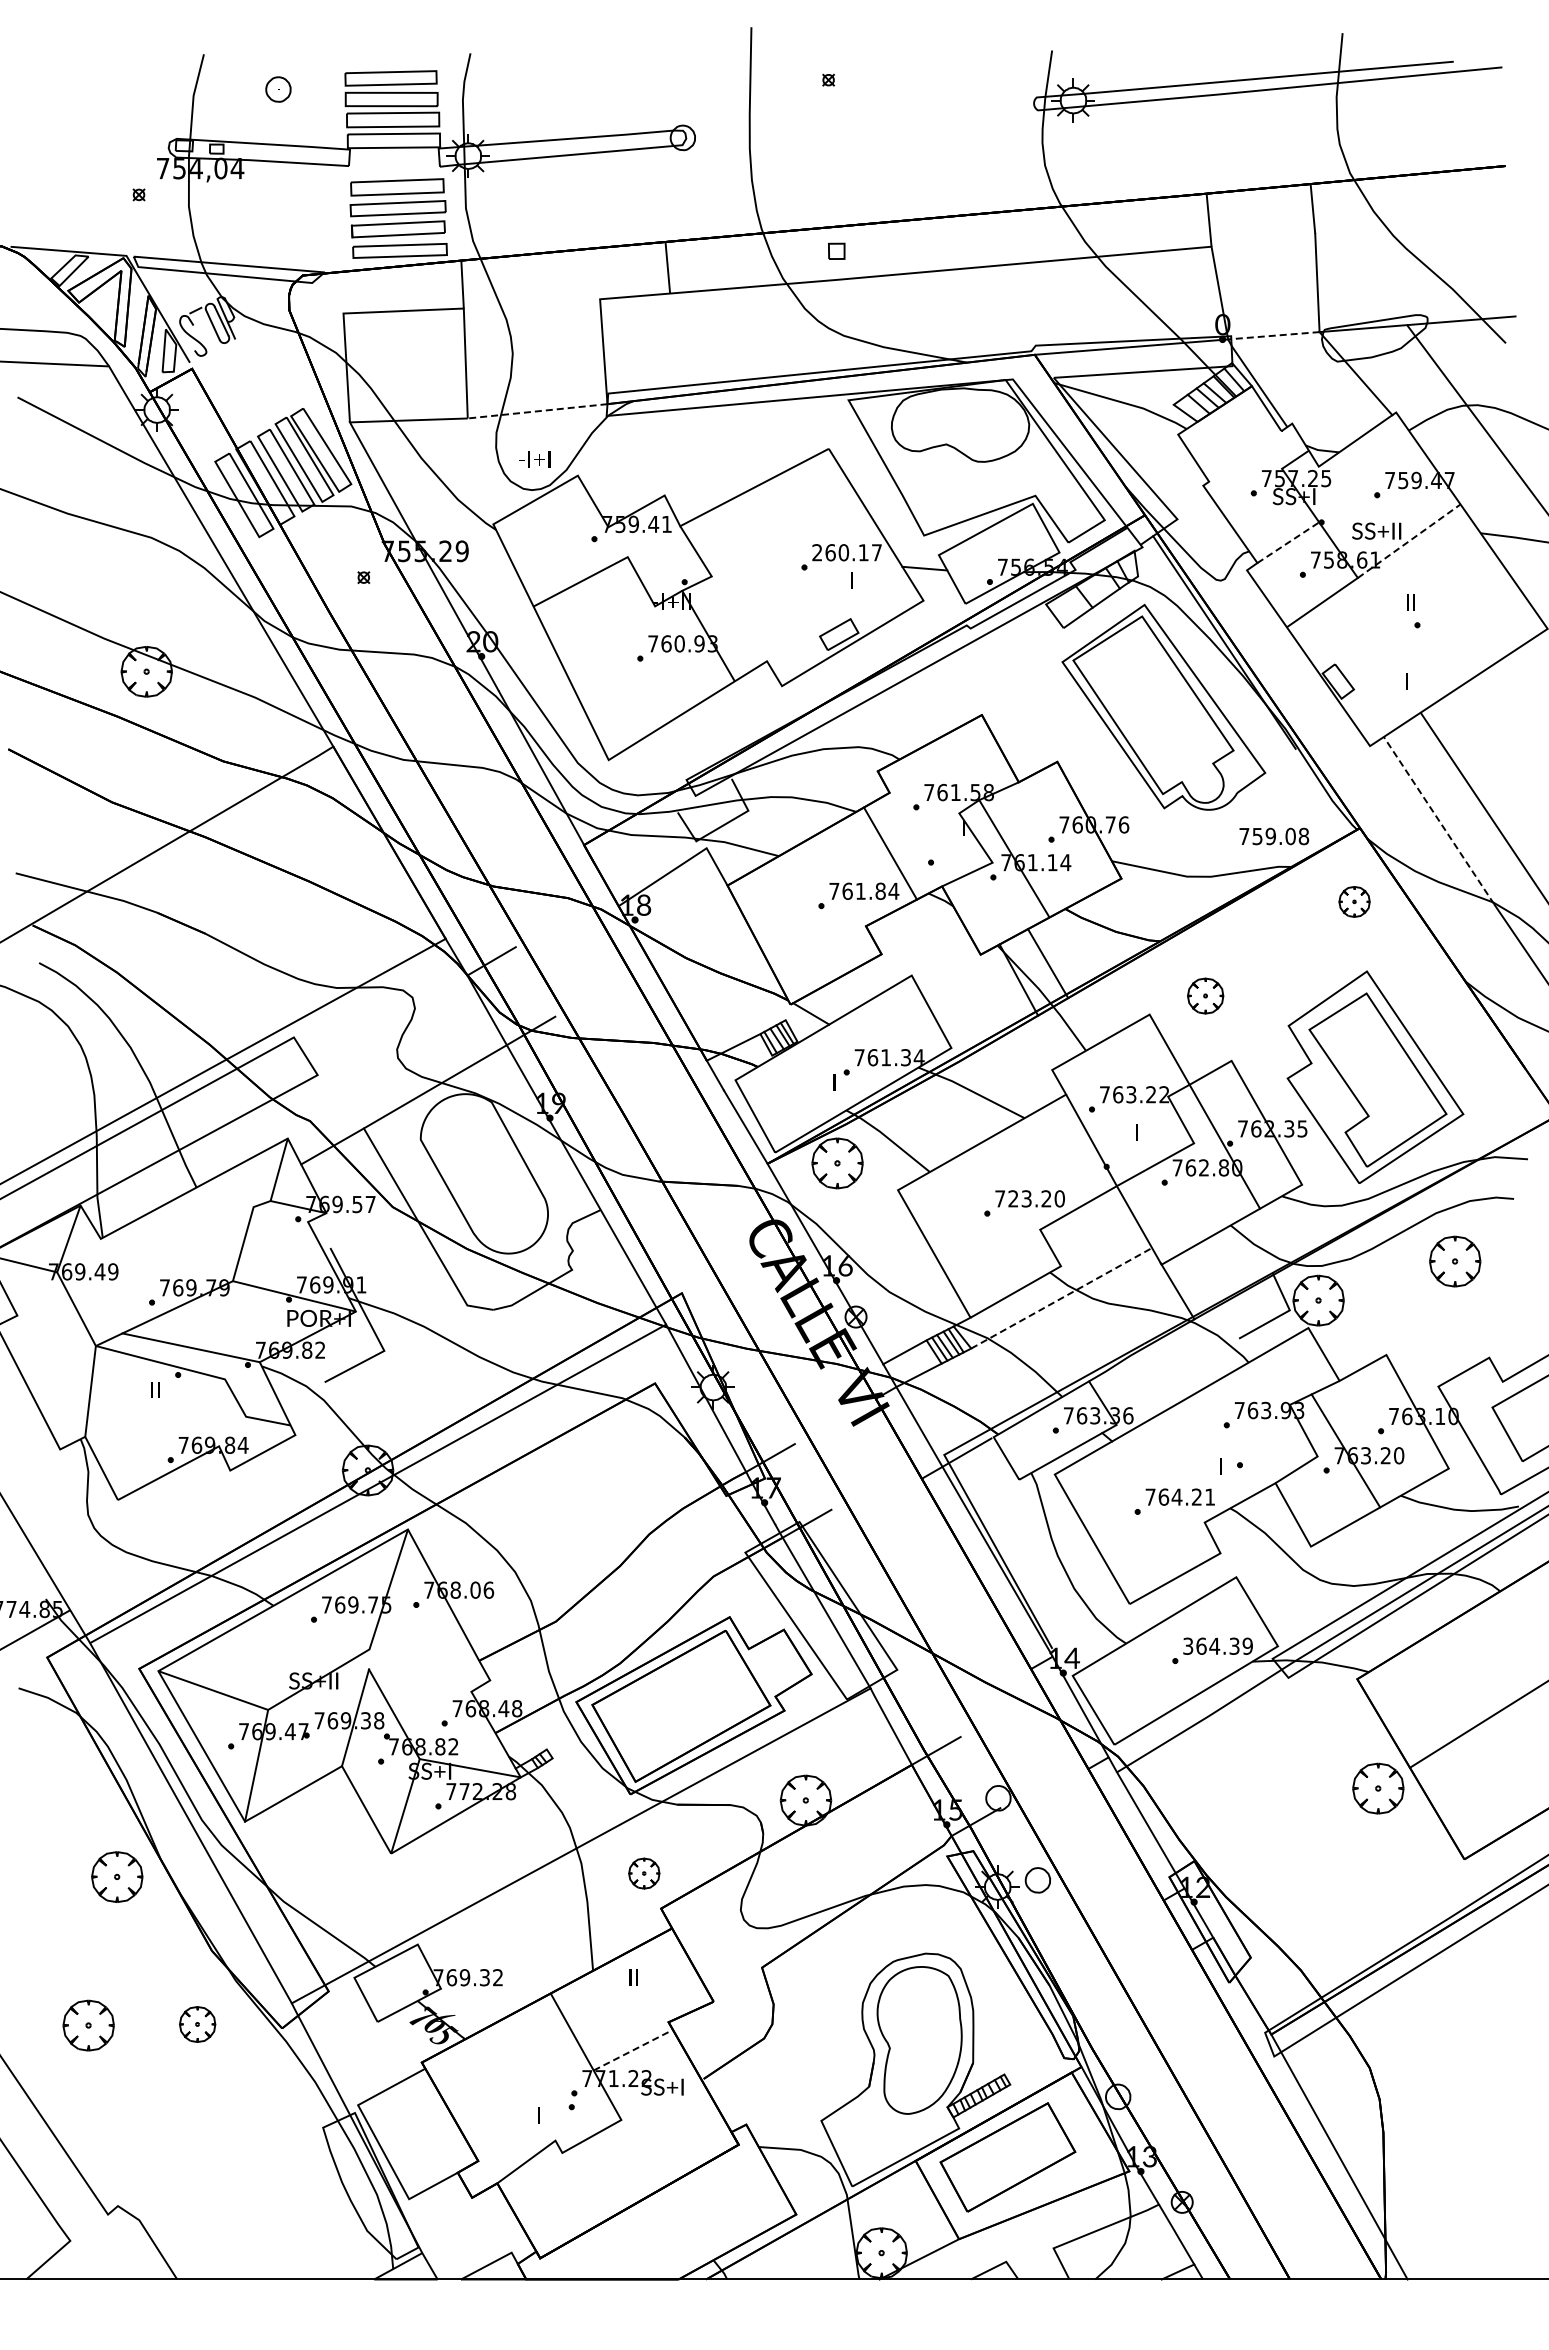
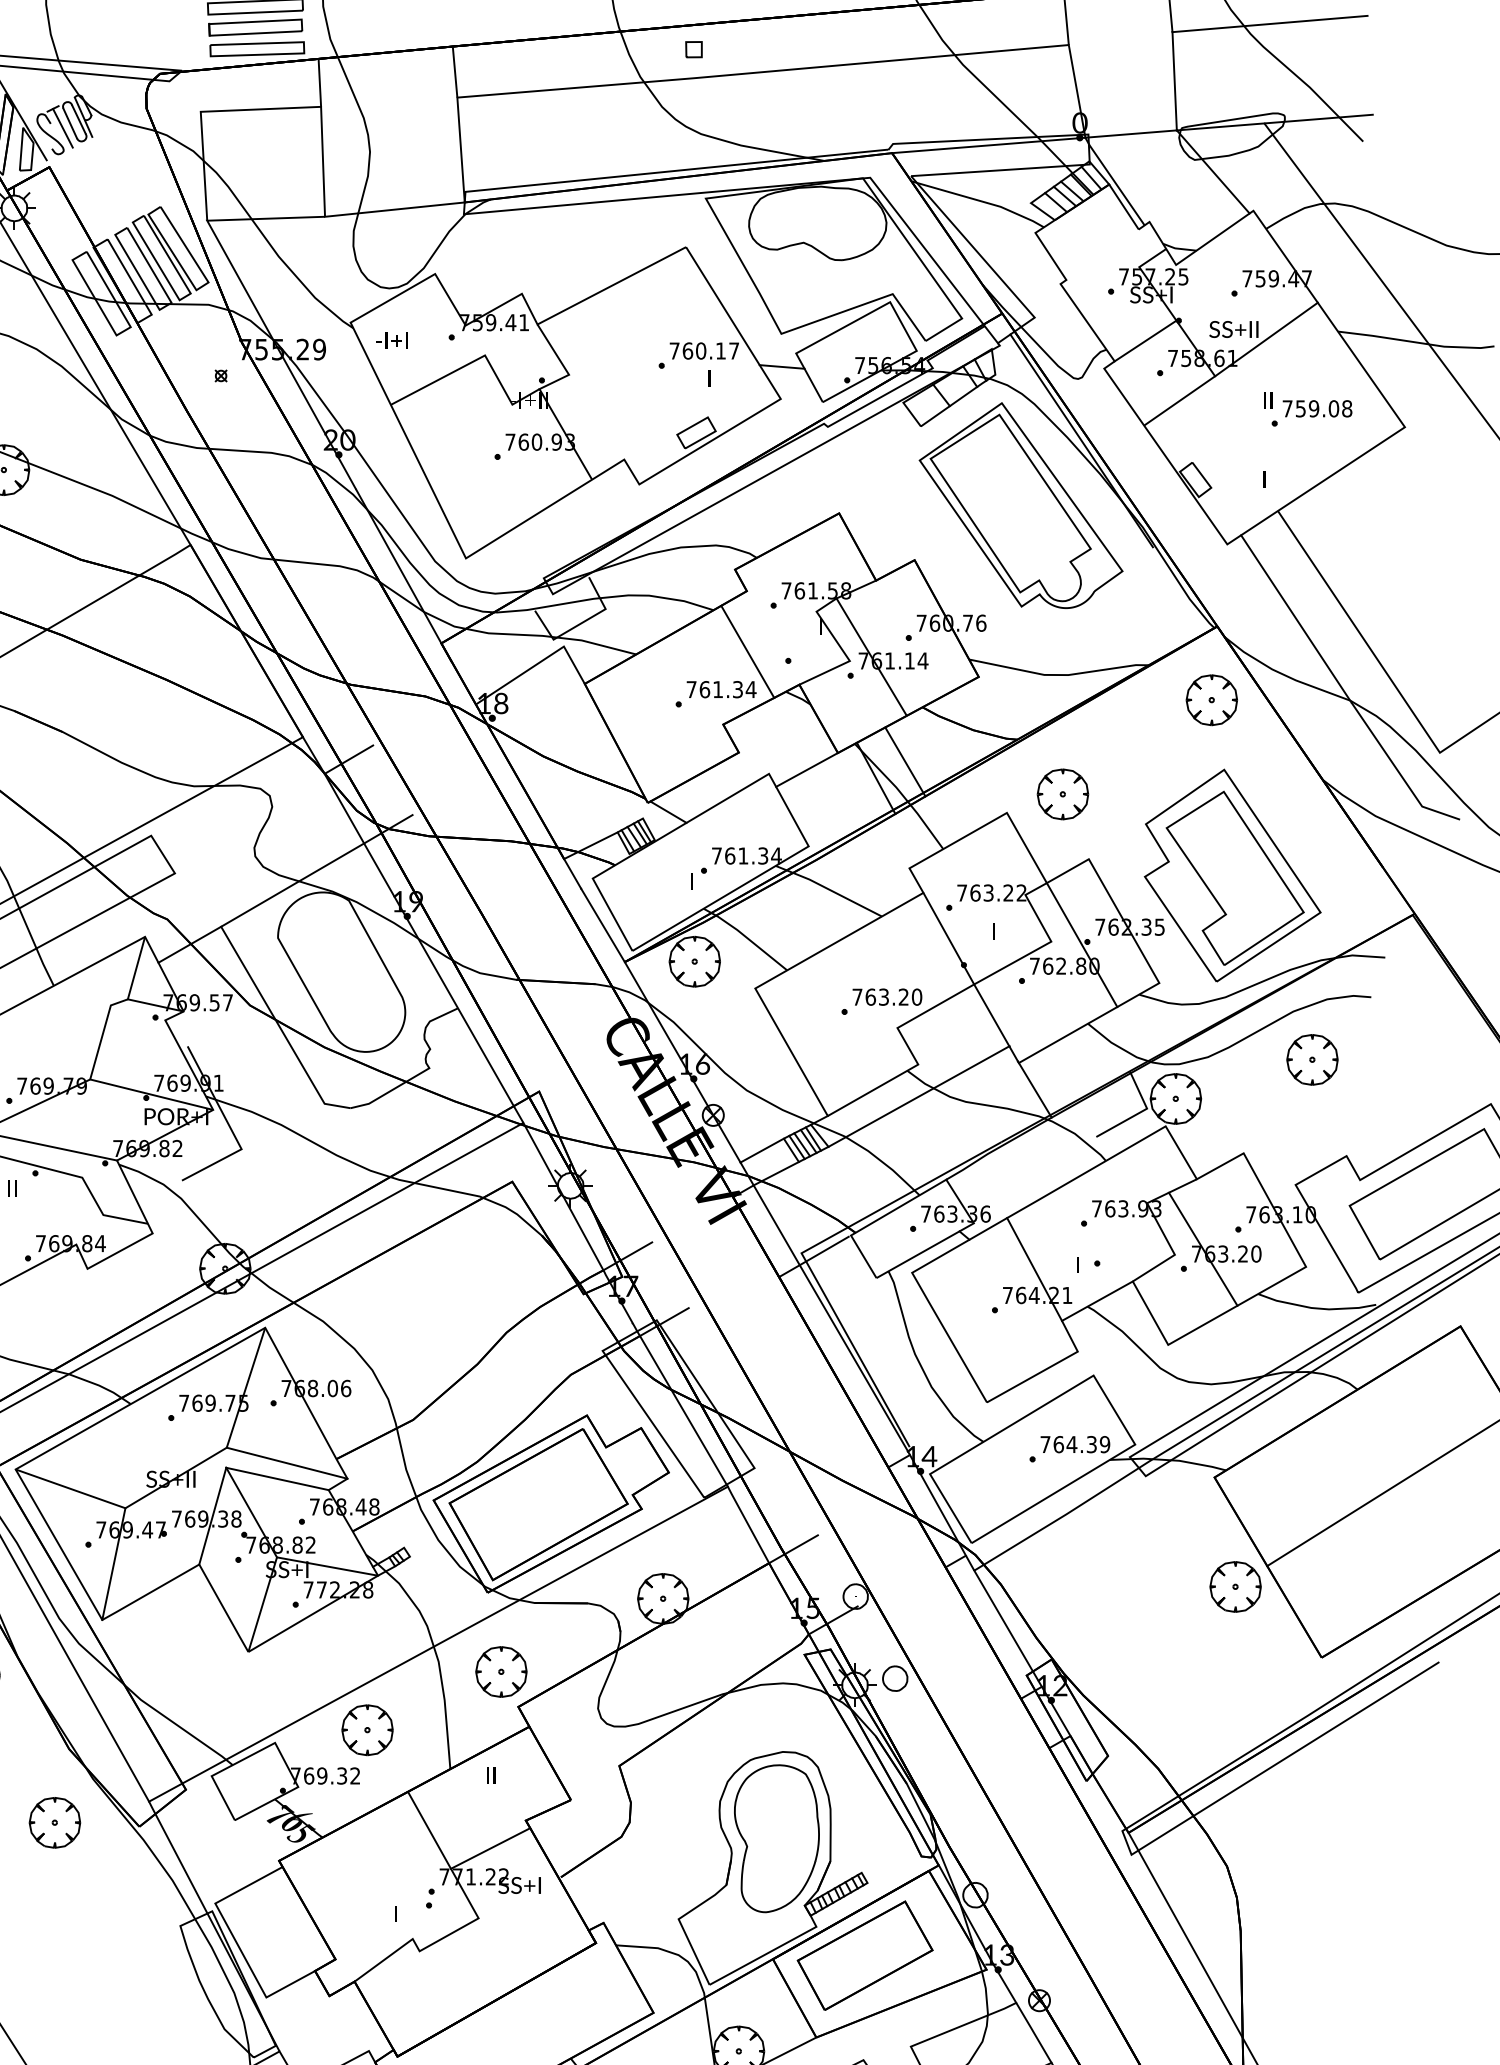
line: (1412, 225) -> (1269, 23), added
line: (667, 267) -> (454, 71), moved
line: (205, 329) -> (62, 127), added
line: (1273, 335) -> (1130, 133), dashed -> solid
line: (537, 411) -> (394, 209), dashed -> solid
text: (534, 459) -> (391, 340), moved
line: (1409, 540) -> (1266, 338), dashed -> solid
line: (1288, 542) -> (1145, 340), dashed -> solid
text: (817, 552) -> (674, 350), 260.17 -> 760.17
line: (1438, 820) -> (1295, 618), dashed -> solid
text: (1274, 836) -> (1317, 408), moved
text: (880, 890) -> (737, 688), 761.84 -> 761.34
part: (1354, 901) -> (1211, 699), size x1.67
line: (949, 971) -> (806, 769), added
part: (1205, 995) -> (1062, 793), size x1.43
text: (1013, 1198) -> (870, 996), 723.20 -> 763.20
line: (1061, 1298) -> (918, 1096), dashed -> solid
line: (1176, 1470) -> (1033, 1268), added
text: (1188, 1645) -> (1045, 1443), 364.39 -> 764.39
line: (429, 1664) -> (286, 1462), added
line: (420, 1680) -> (277, 1478), added
part: (644, 1873) -> (501, 1671), size x1.67
part: (510, 1931) -> (367, 1729), added
part: (197, 2024) -> (54, 1822), size x1.43
line: (633, 2050) -> (490, 1848), dashed -> solid

